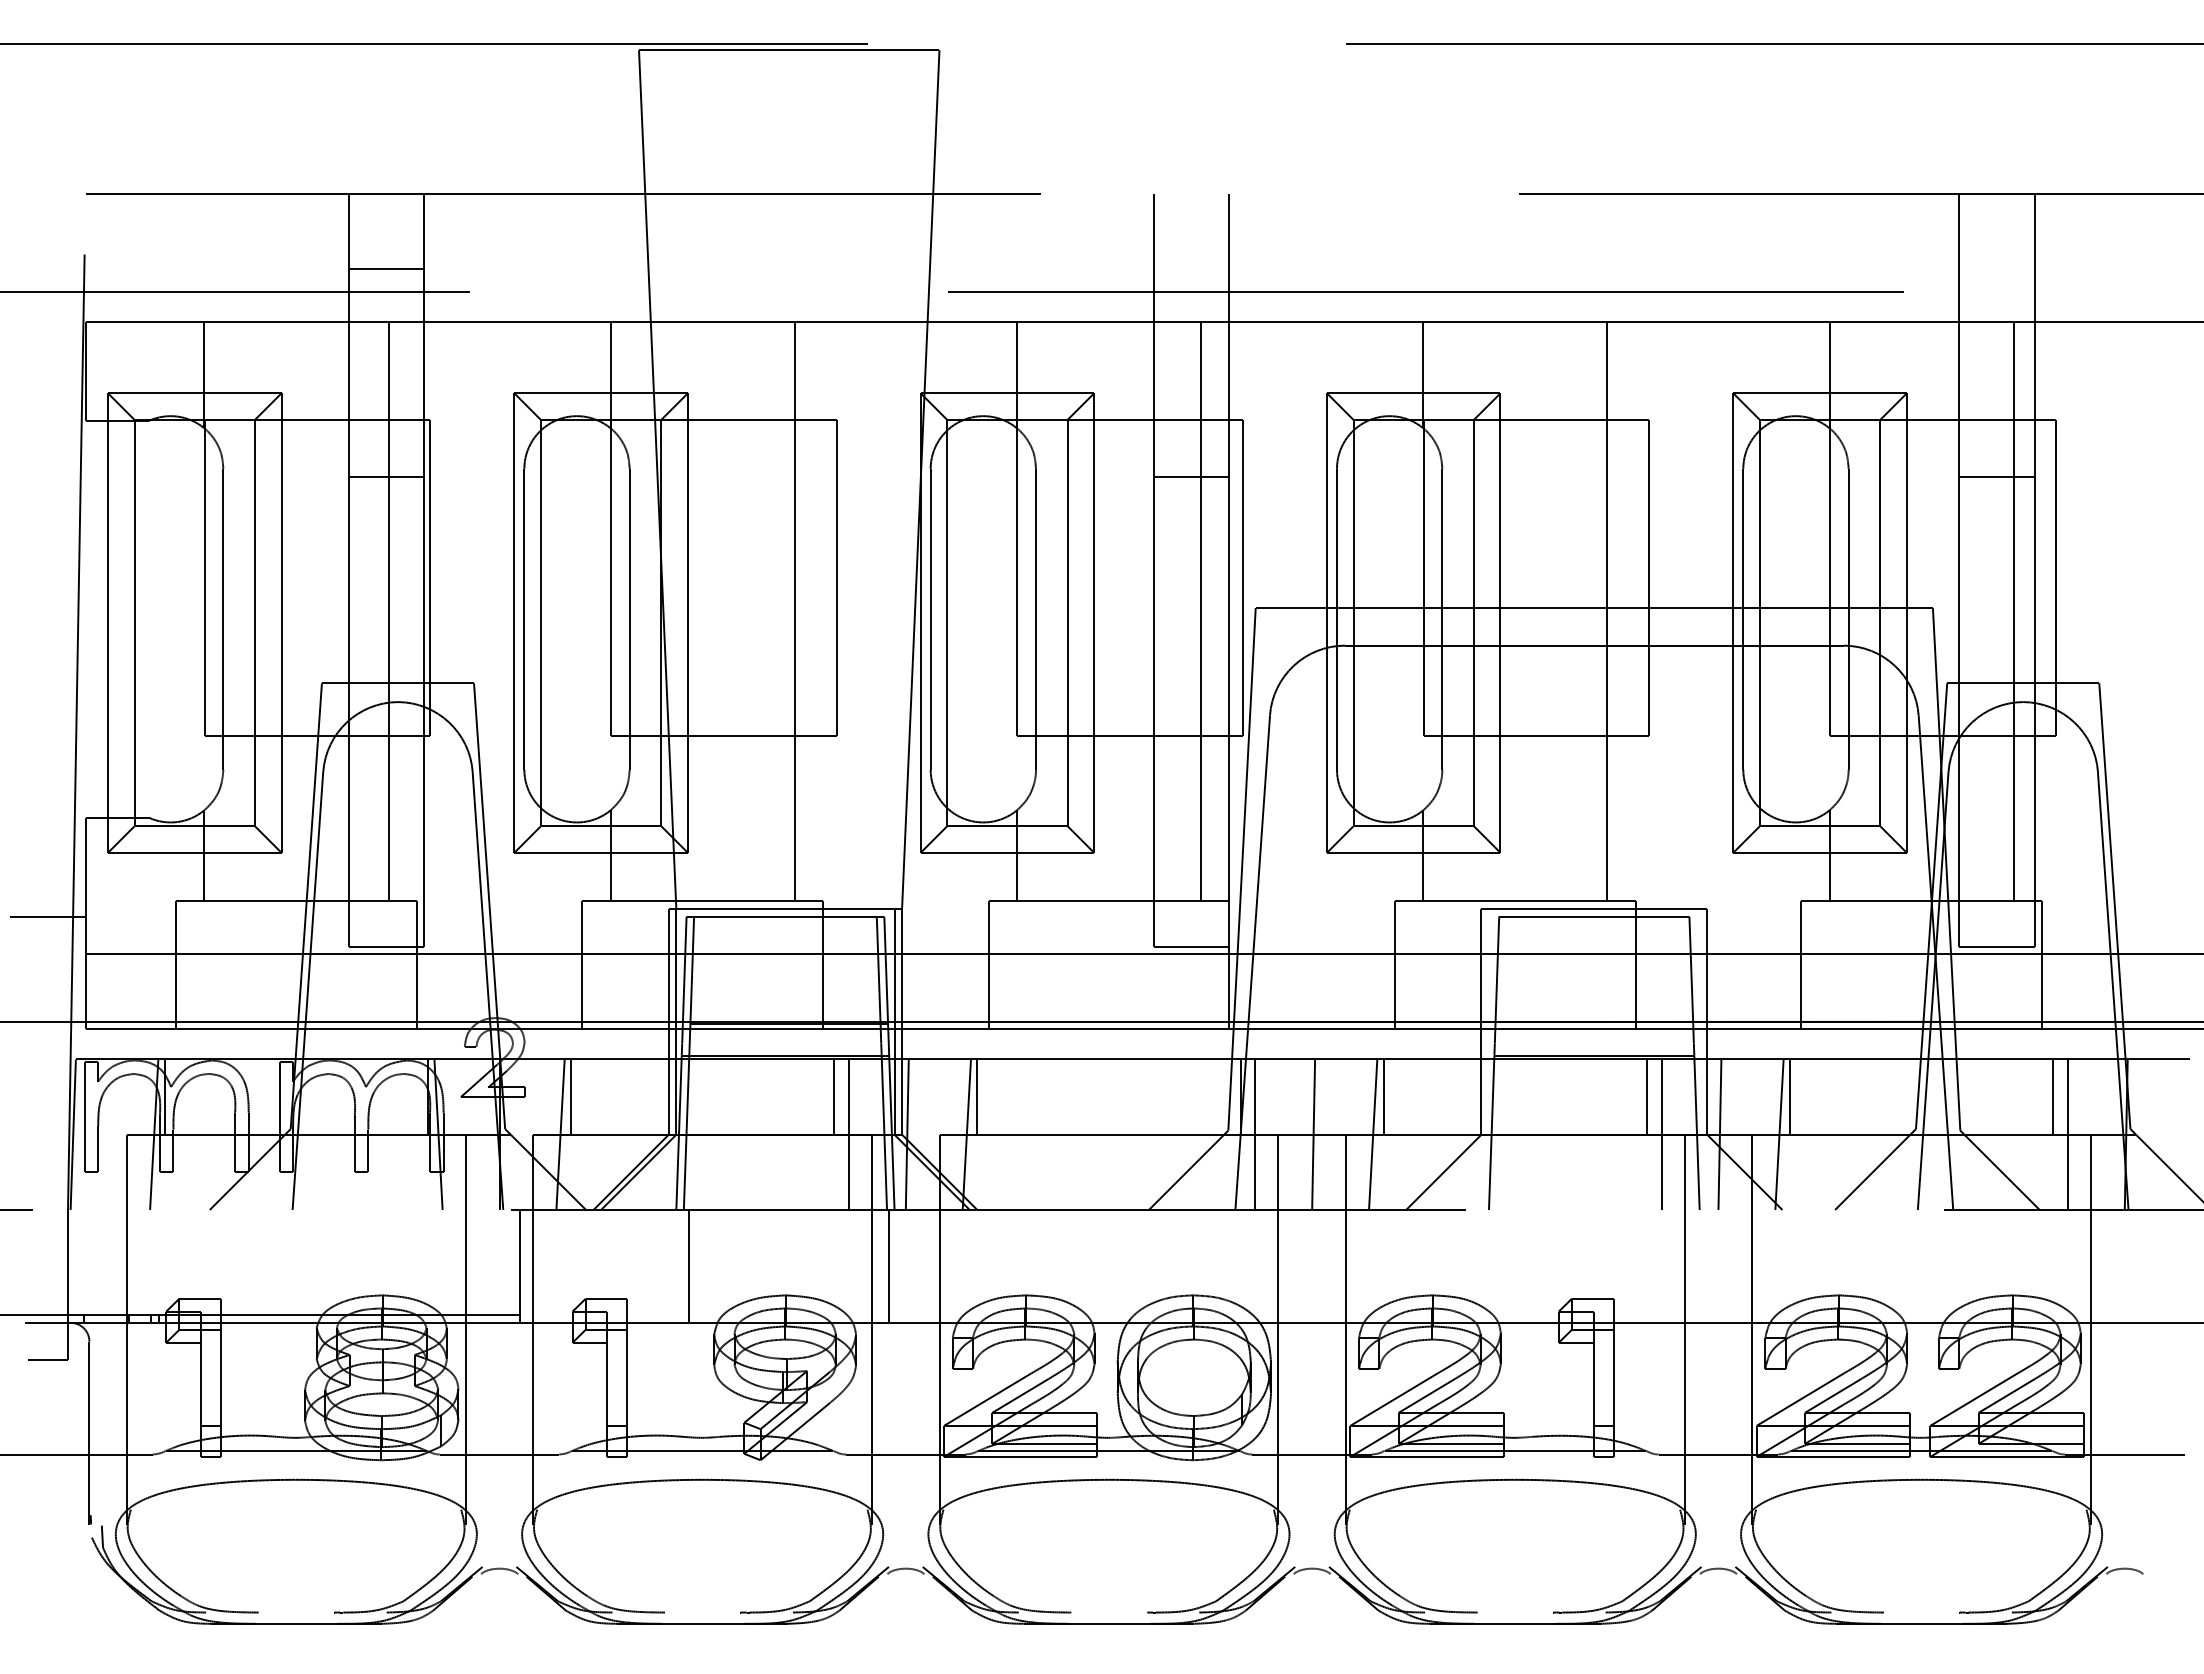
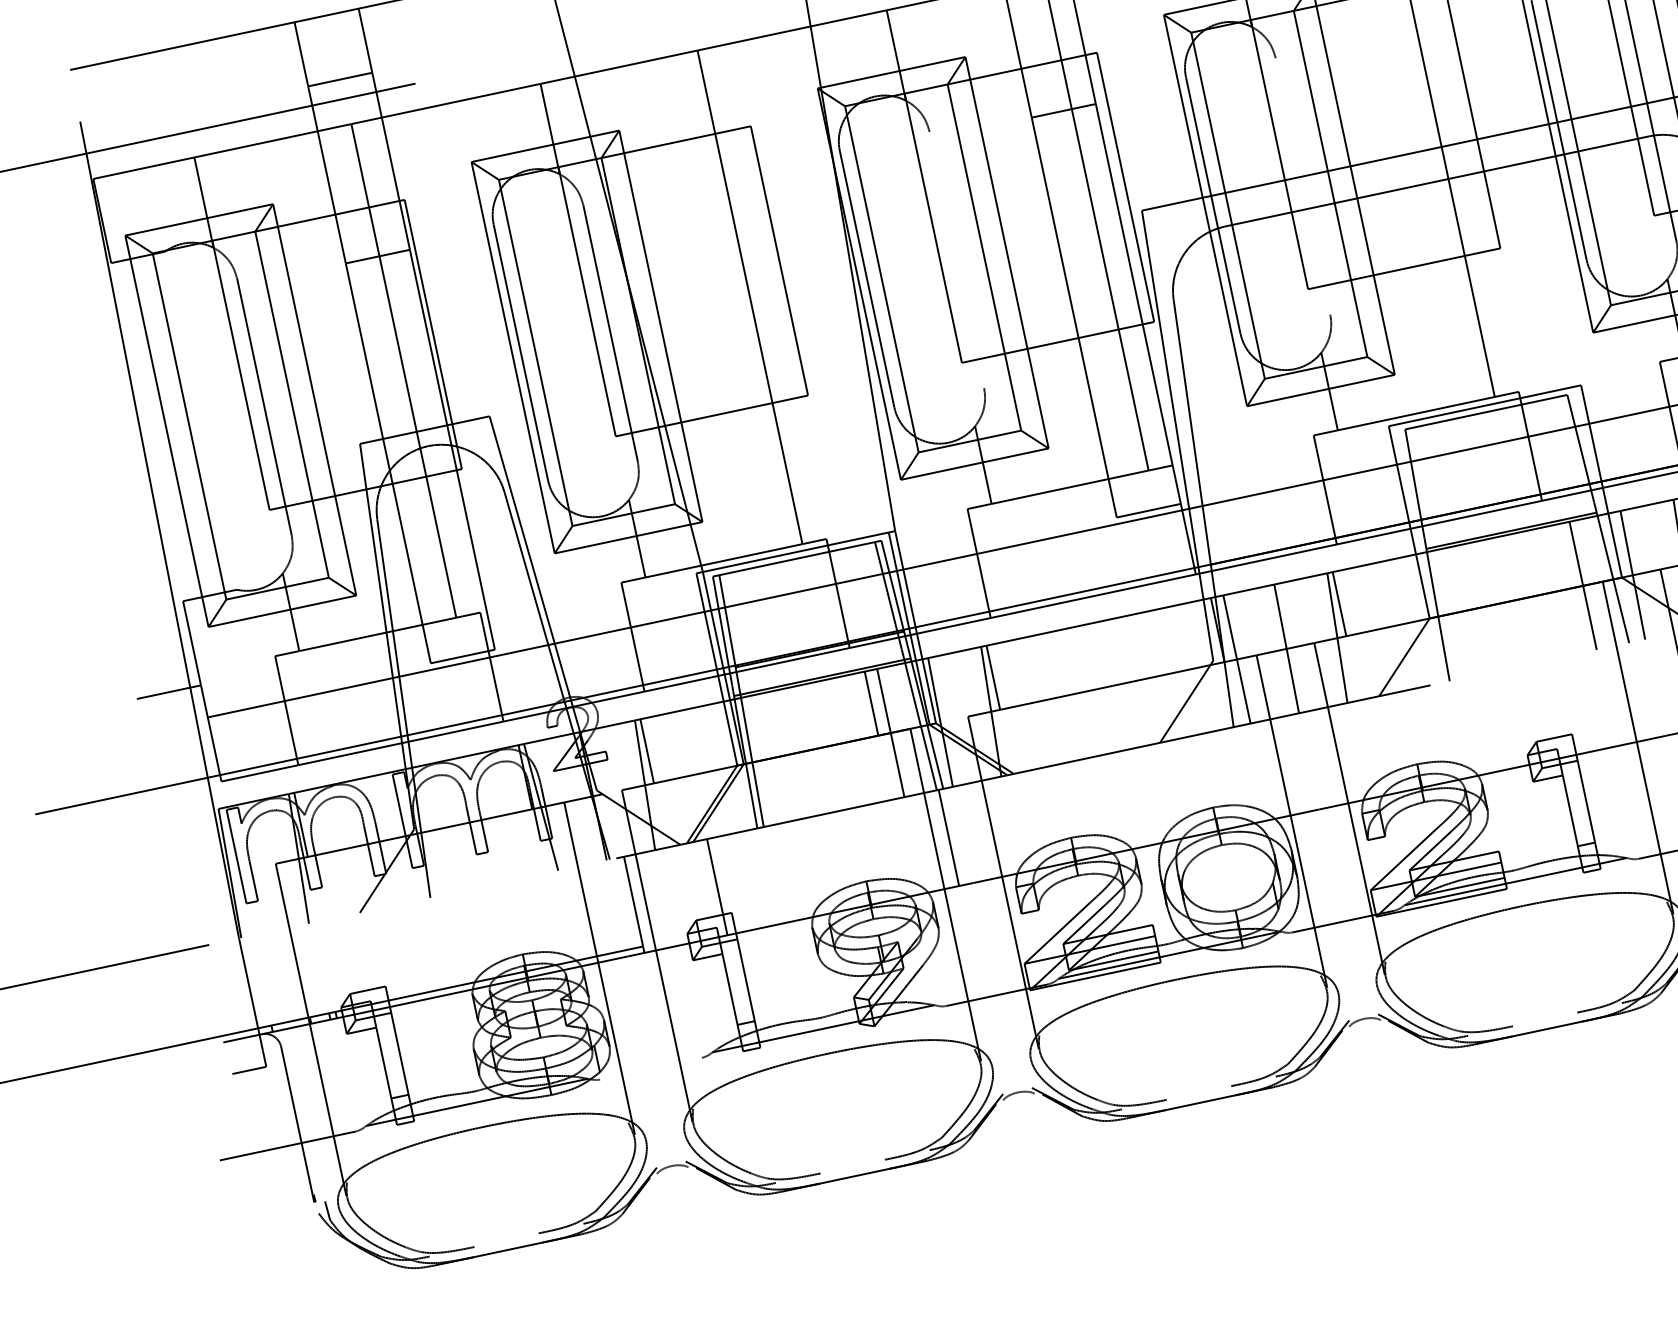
line: (1036, 618) -> (957, 259), removed
line: (1442, 618) -> (1302, 185), removed
line: (1646, 1096) -> (1563, 556), removed
line: (689, 1265) -> (717, 886), moved
line: (499, 1454) -> (650, 1068), removed

